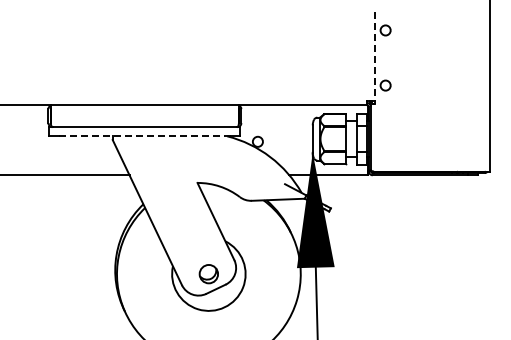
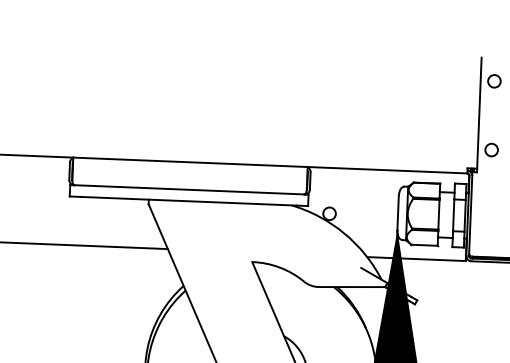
line: (374, 57) -> (479, 114), dashed -> solid
line: (144, 136) -> (188, 201), dashed -> solid

